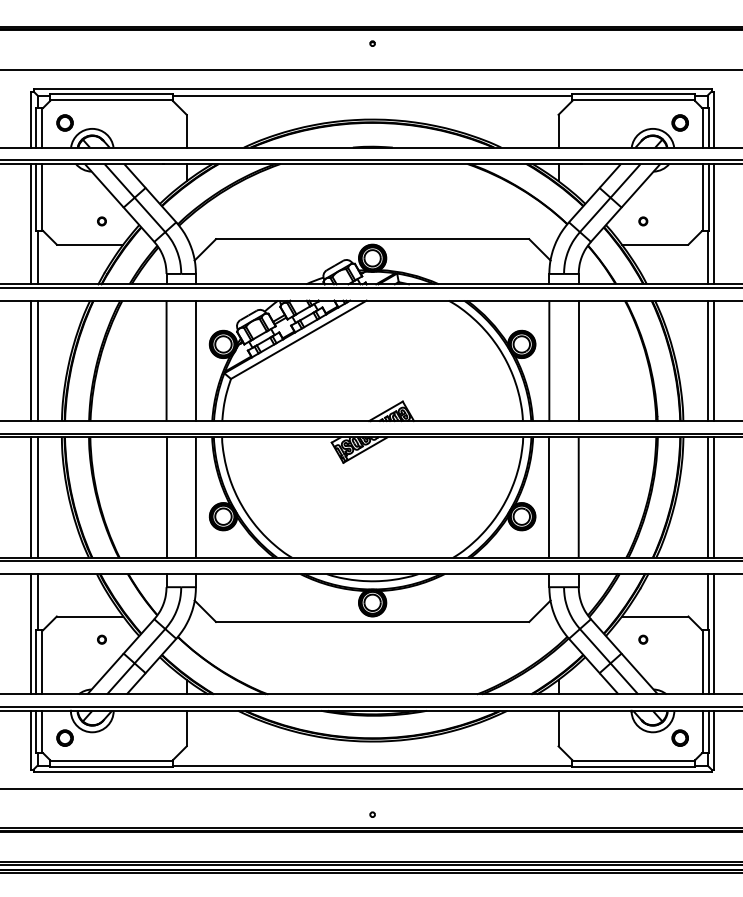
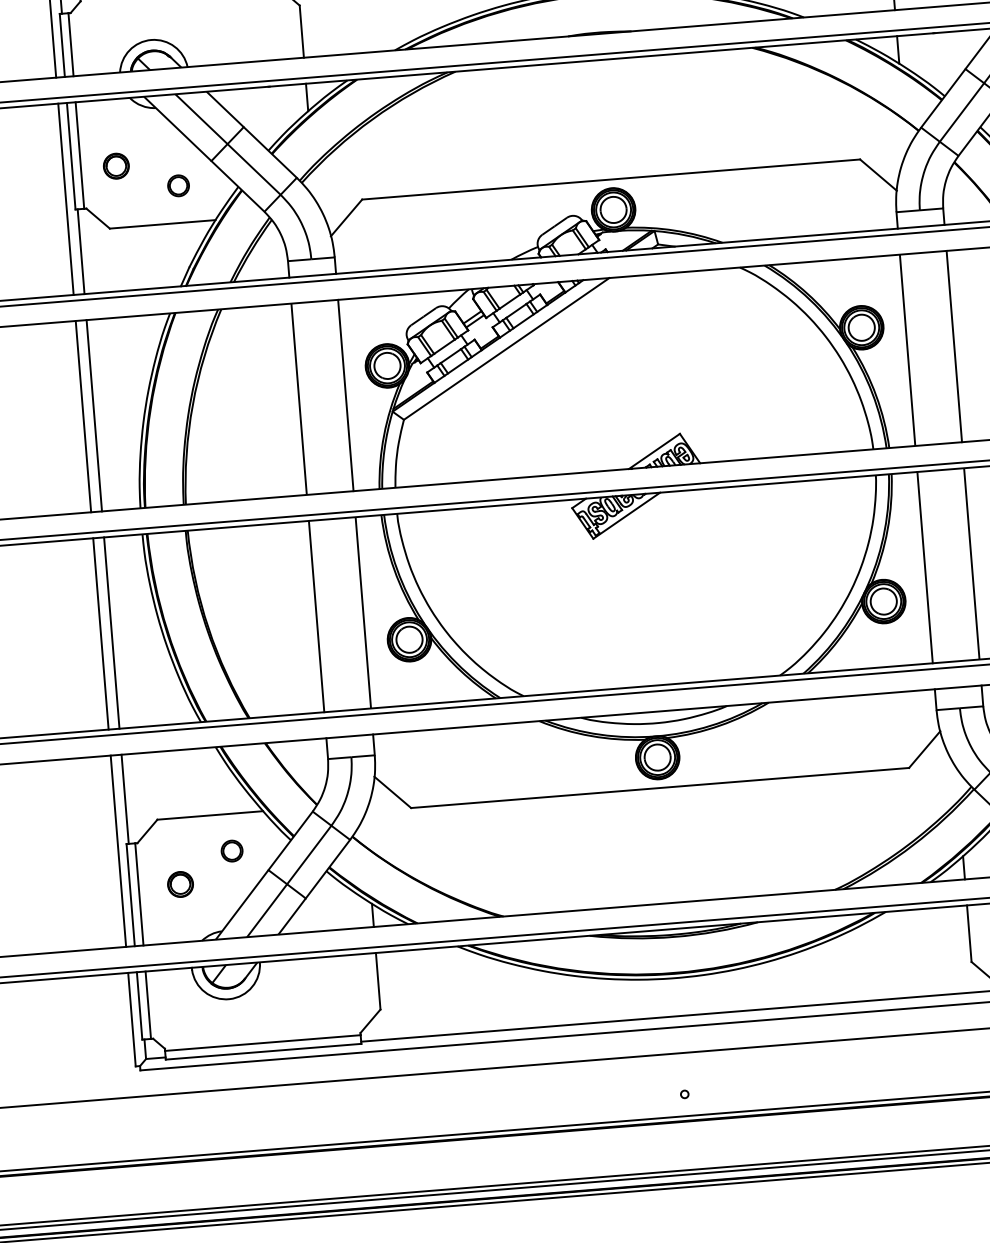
circle: (64, 122) -> (115, 165), moved
part: (101, 221) -> (177, 186), size x1.6
part: (101, 639) -> (231, 850), size x1.6
part: (64, 737) -> (179, 883), moved

